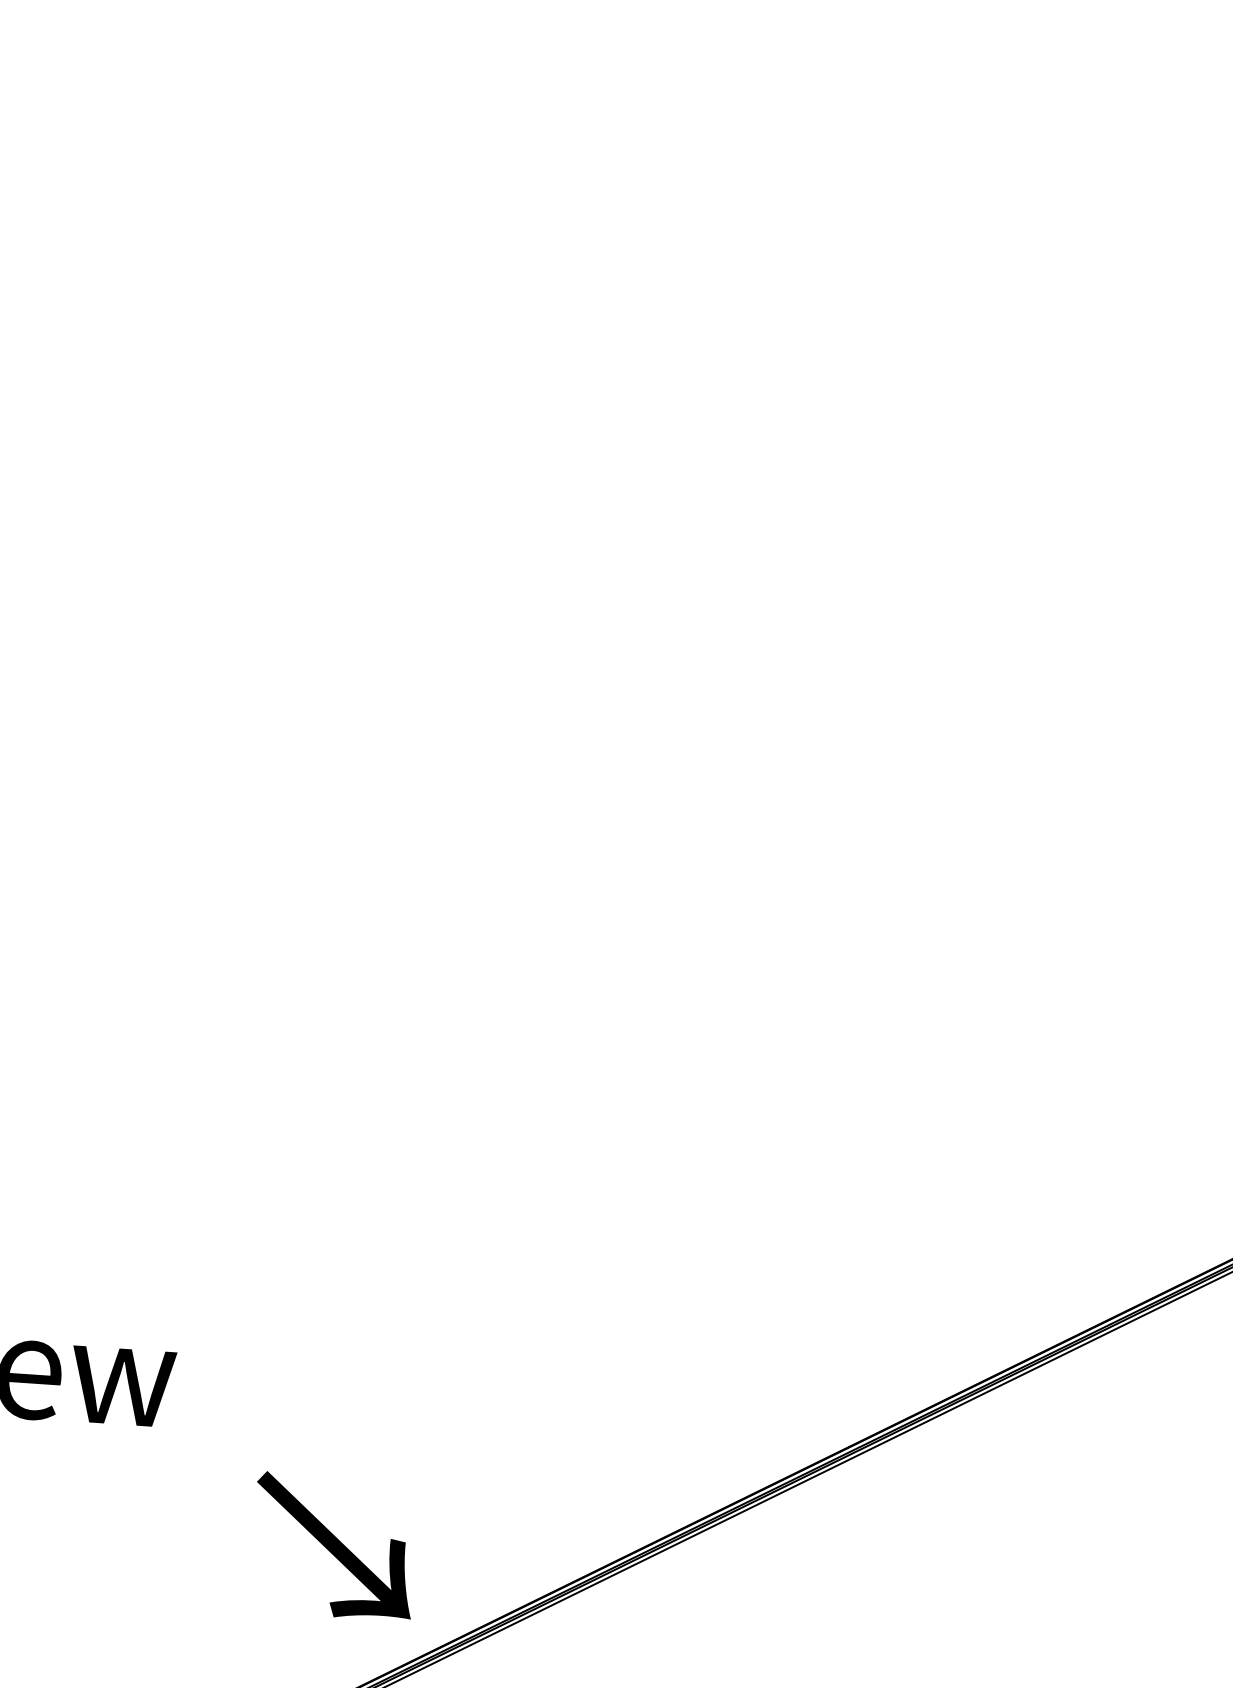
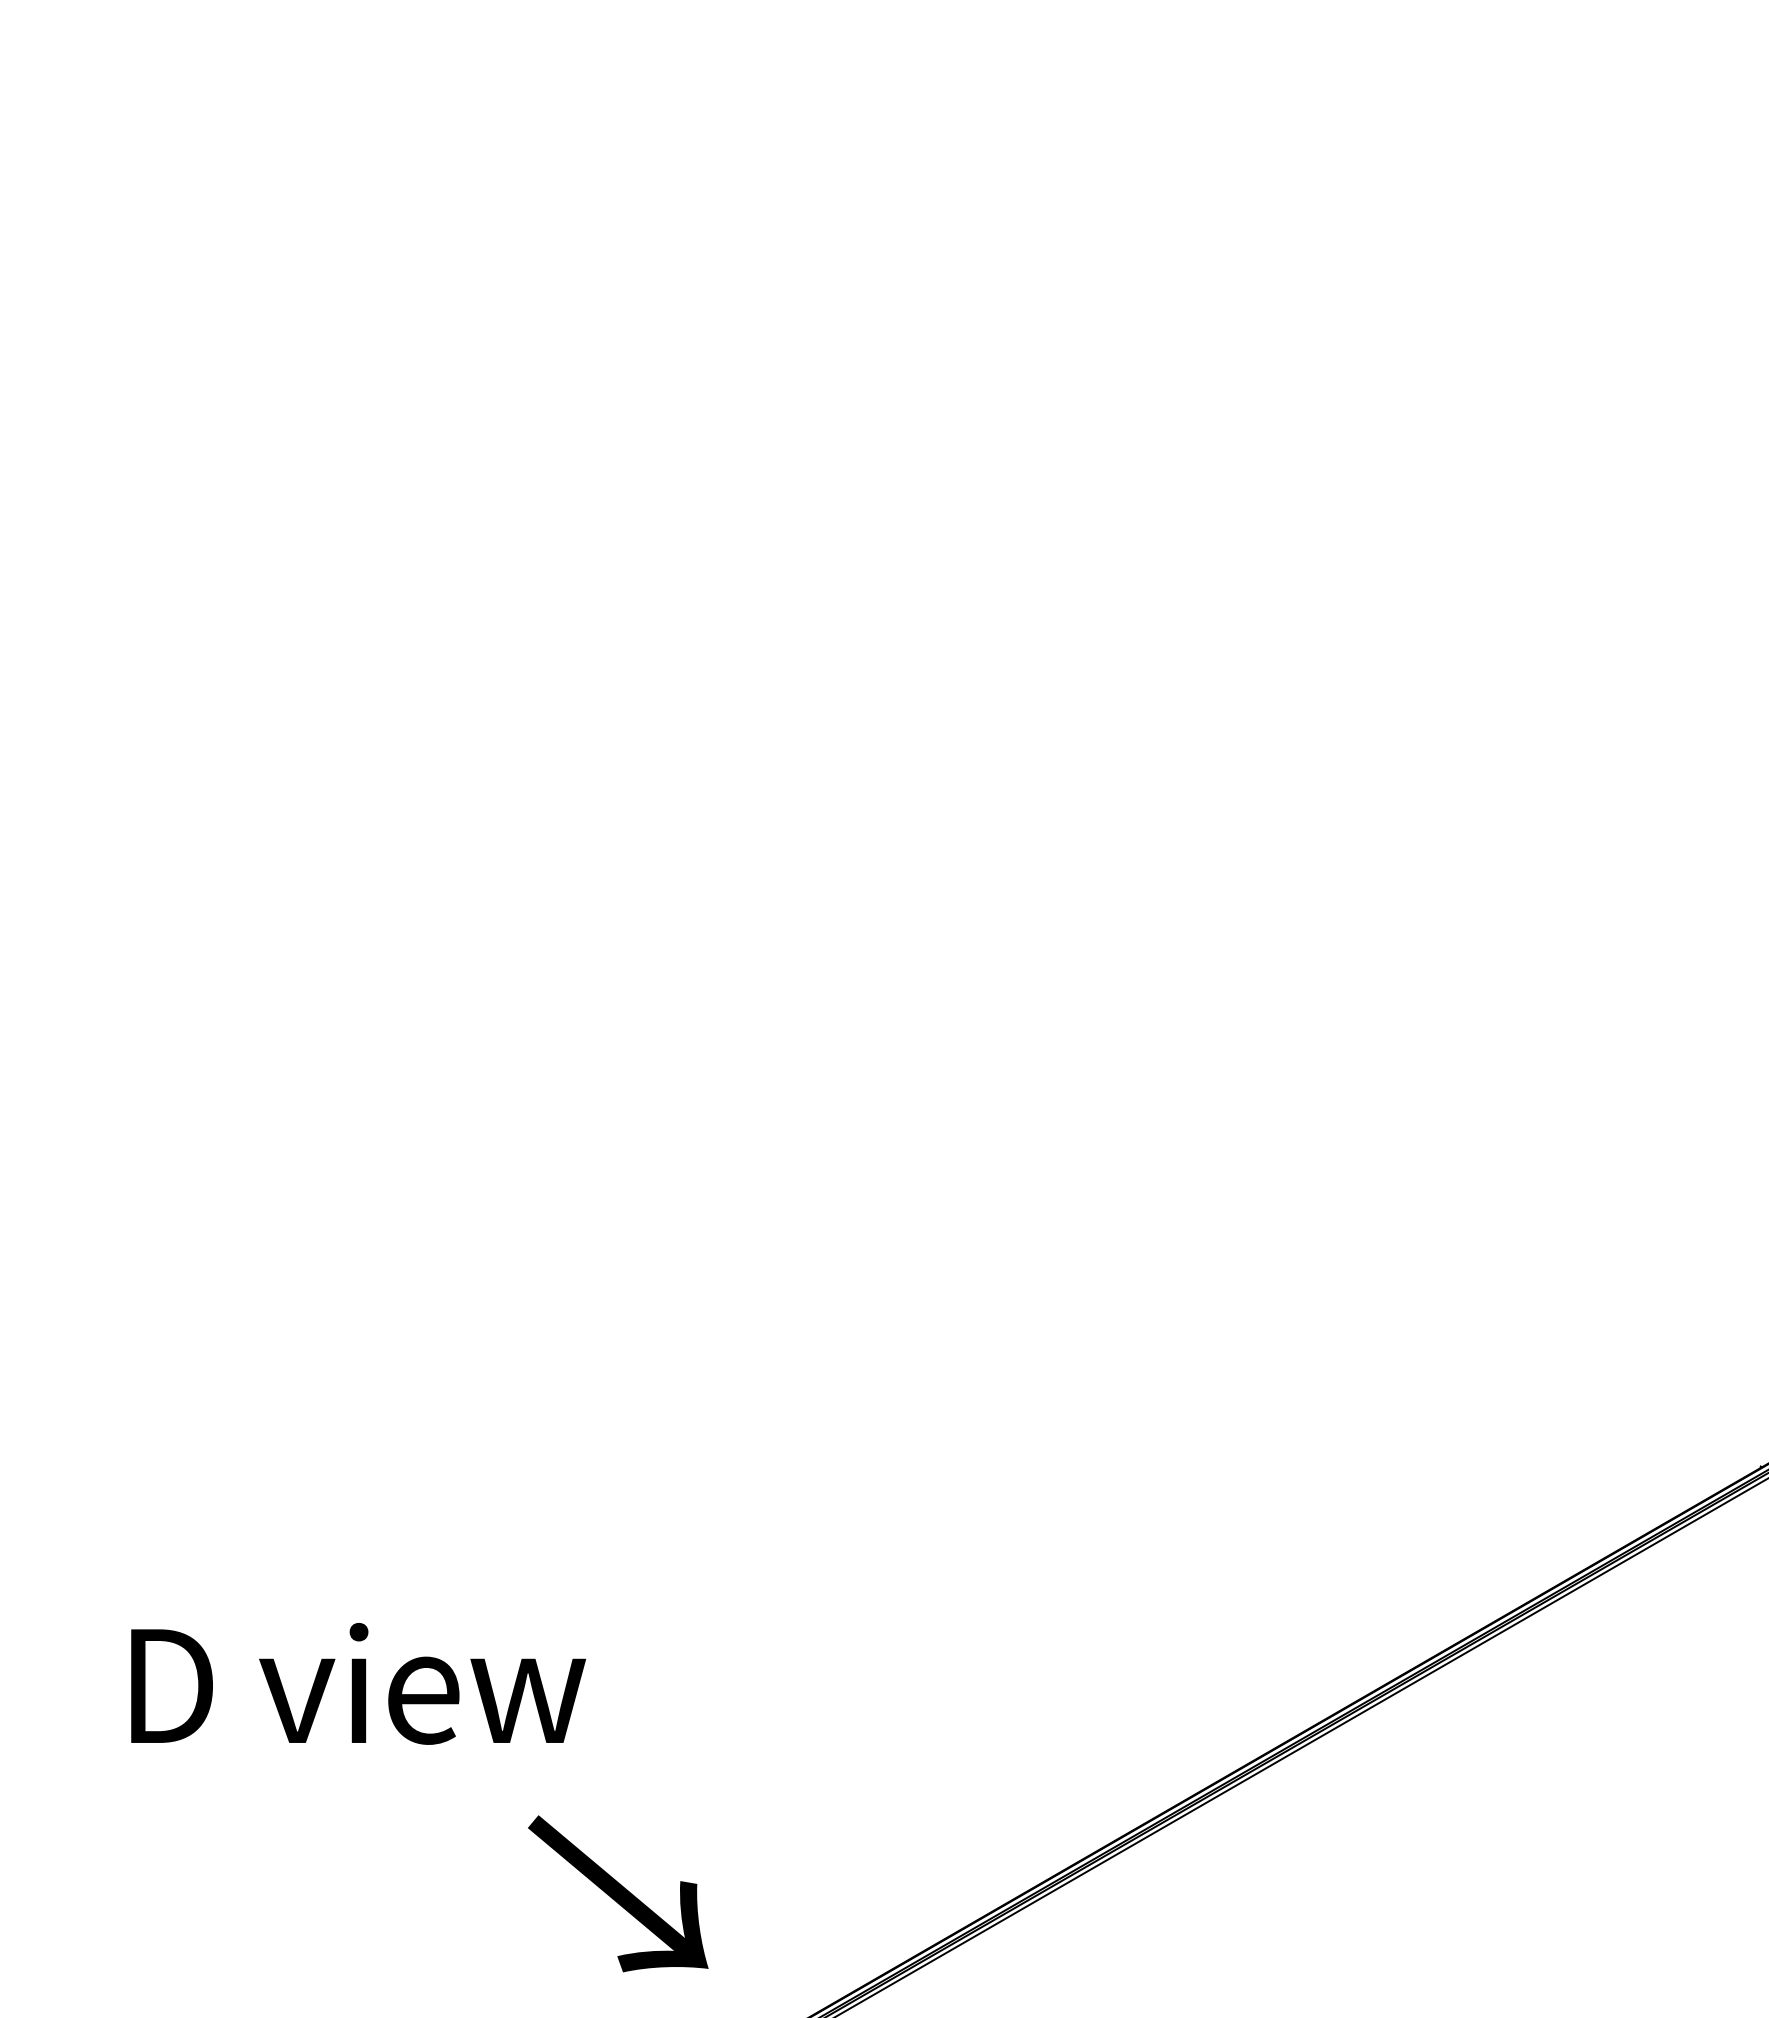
text: (334, 1546) -> (618, 1893), moved

